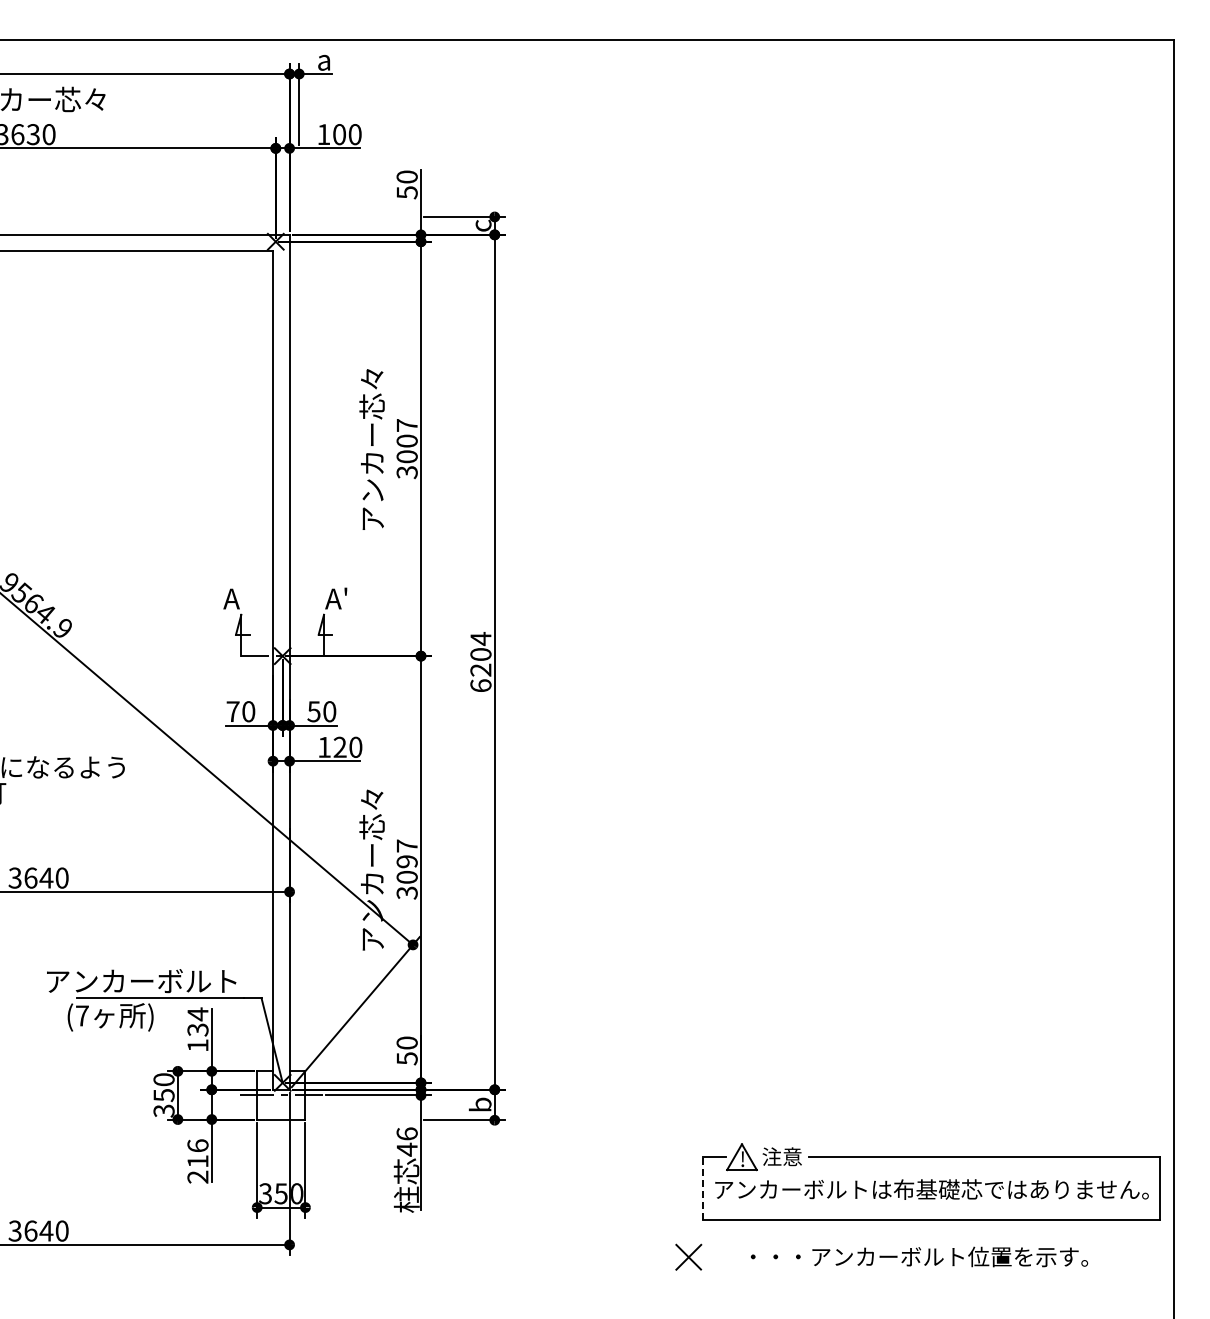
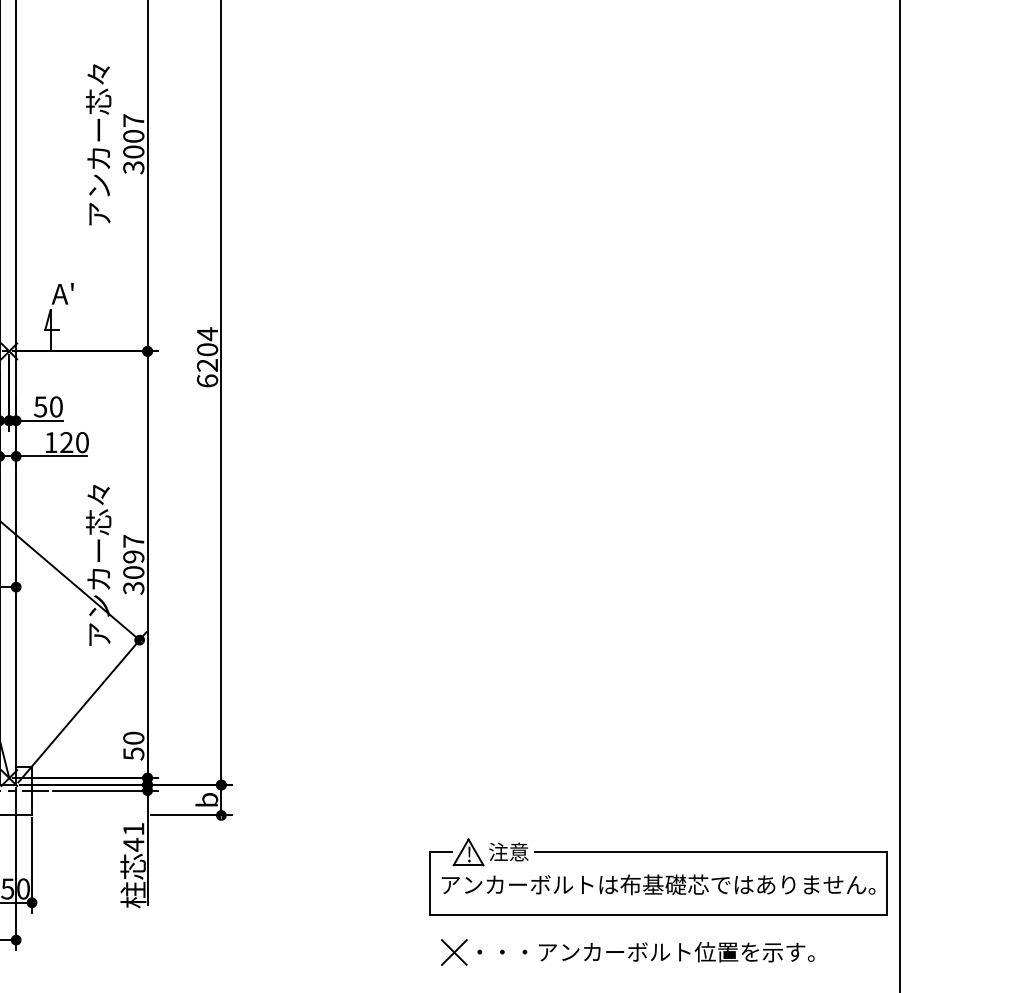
text: (406, 1133) -> (133, 828), 46 -> 41
line: (703, 1188) -> (430, 883), dashed -> solid
part: (688, 1256) -> (454, 951), moved

